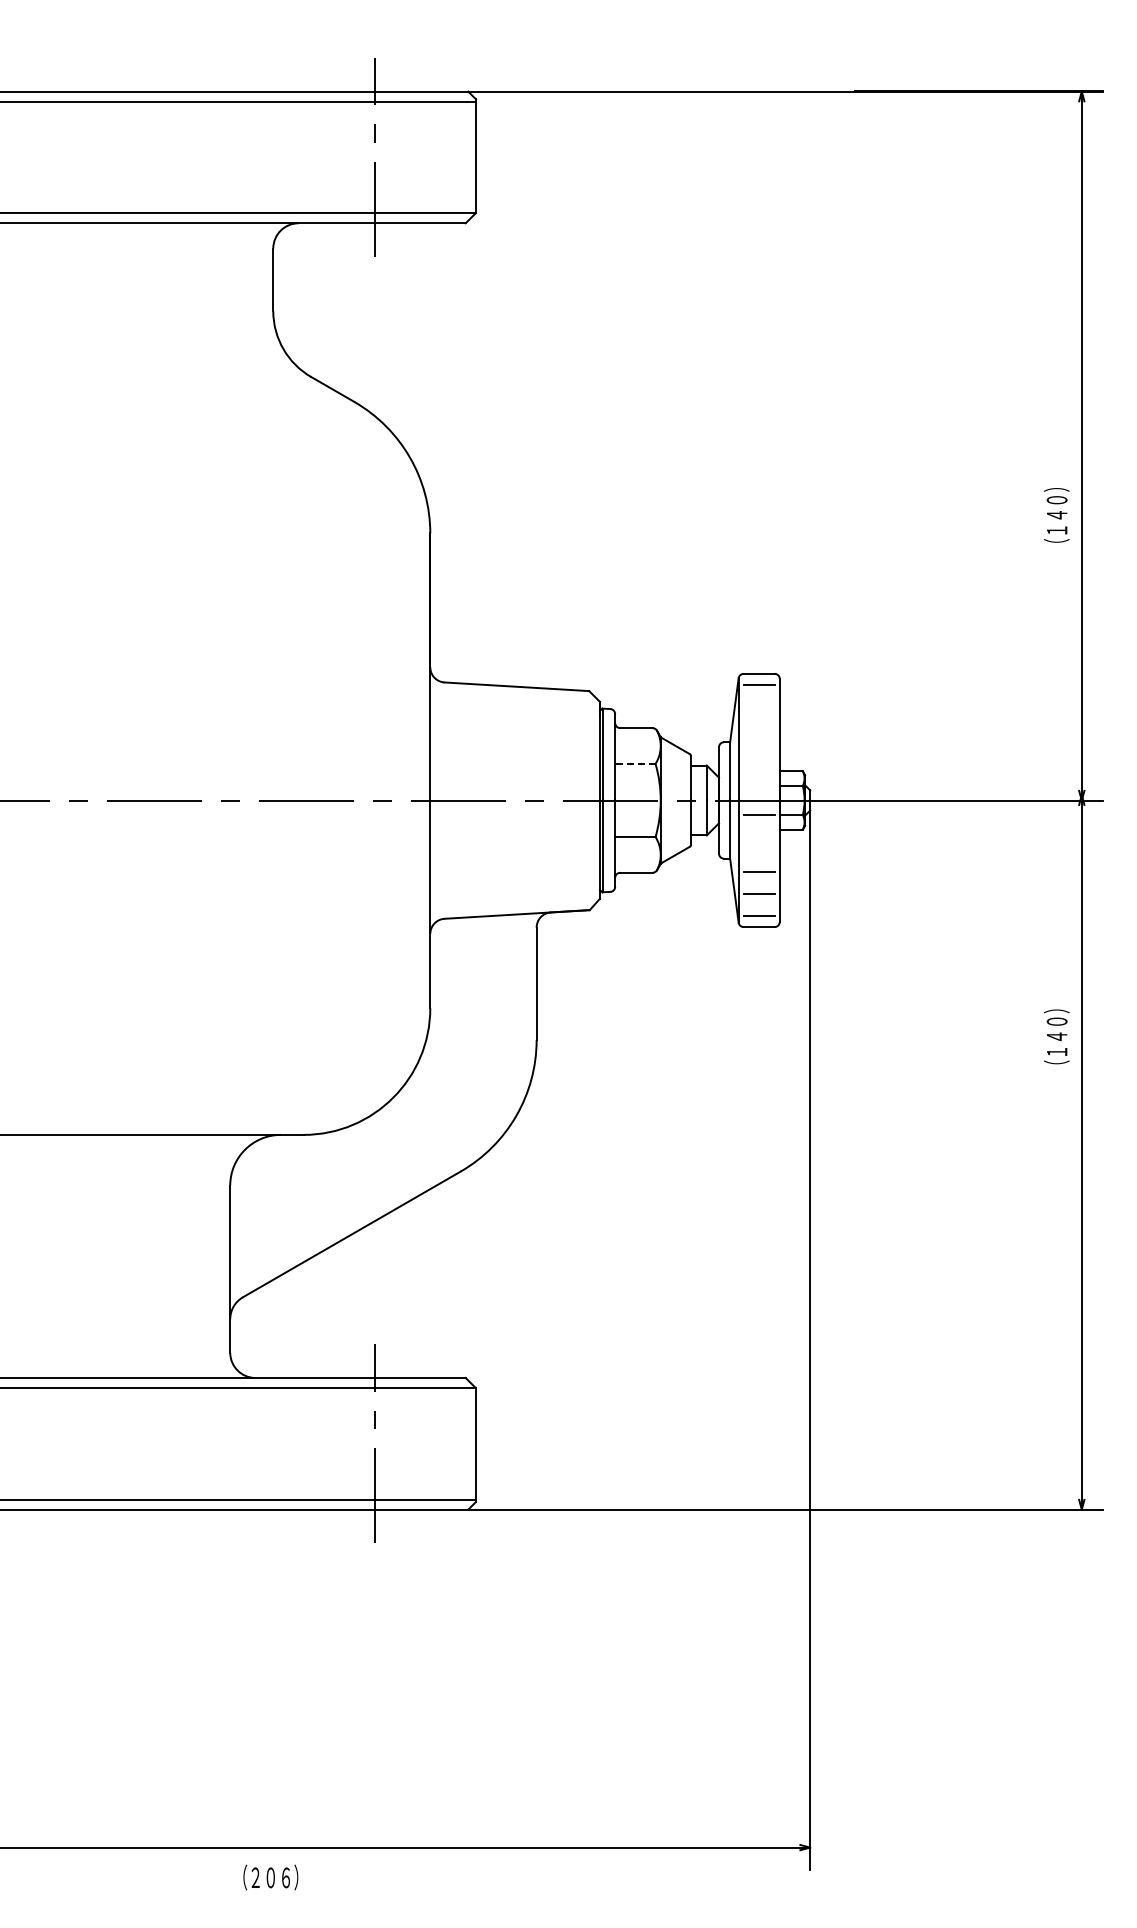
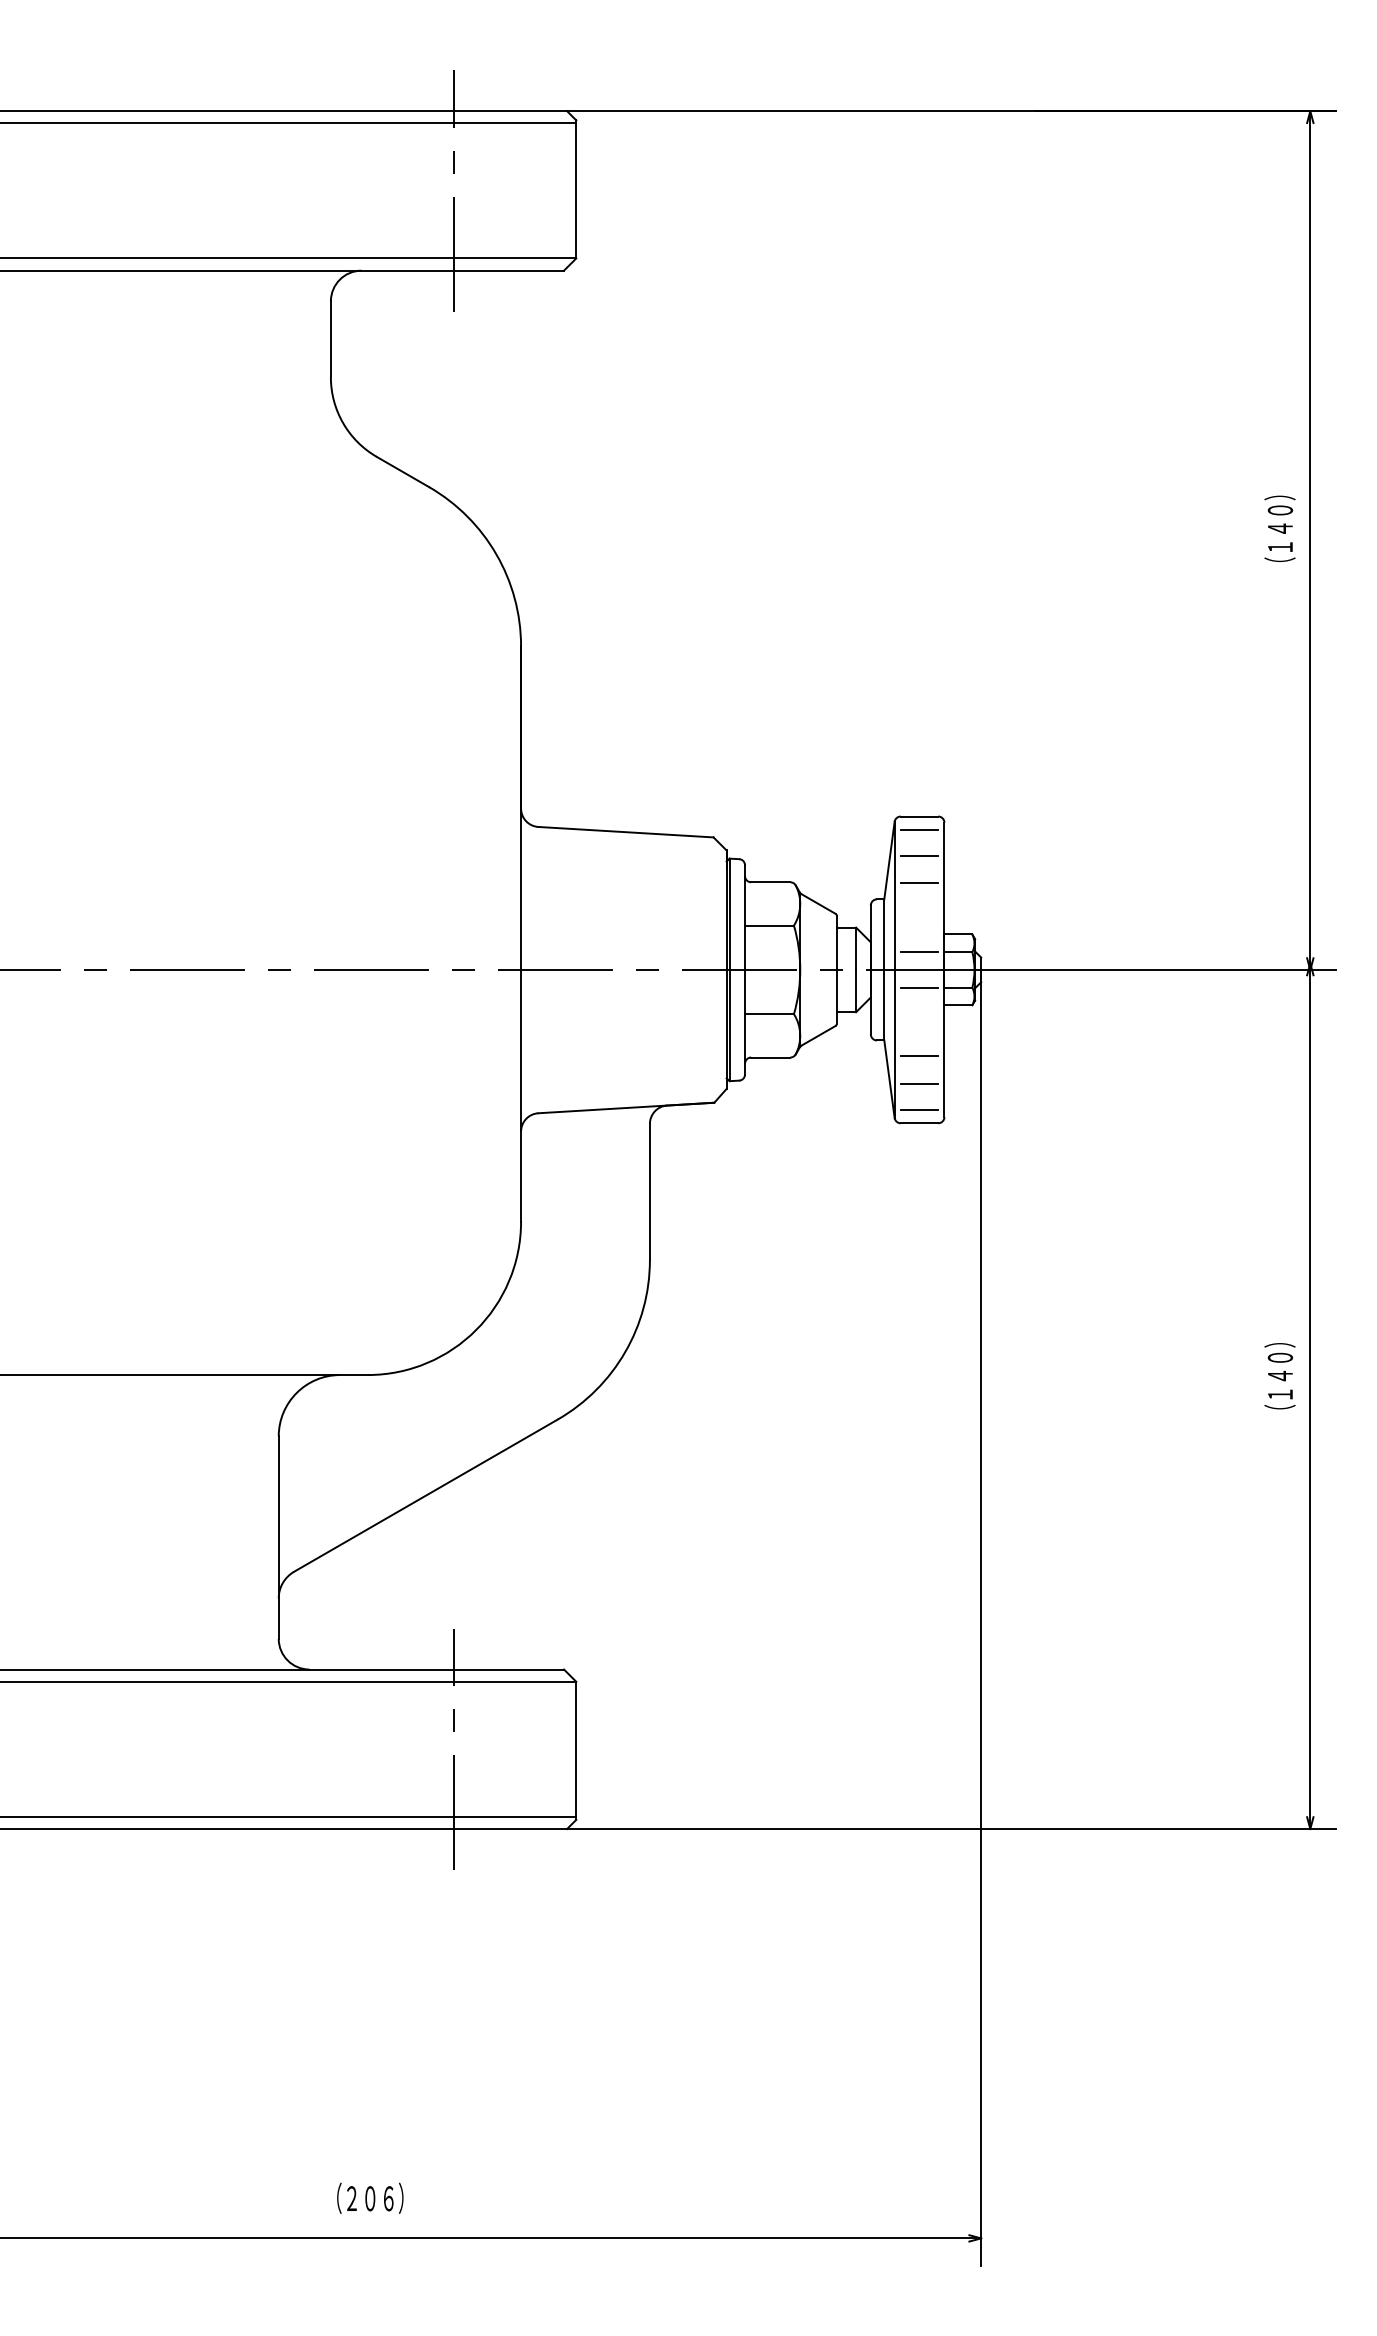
text: (1056, 515) -> (1279, 528), moved
line: (758, 706) -> (918, 856), added
line: (758, 729) -> (918, 883), added
line: (634, 763) -> (768, 925), dashed -> solid
line: (758, 785) -> (918, 951), added
text: (1056, 1036) -> (1279, 1375), moved
text: (270, 1877) -> (369, 2198), moved

